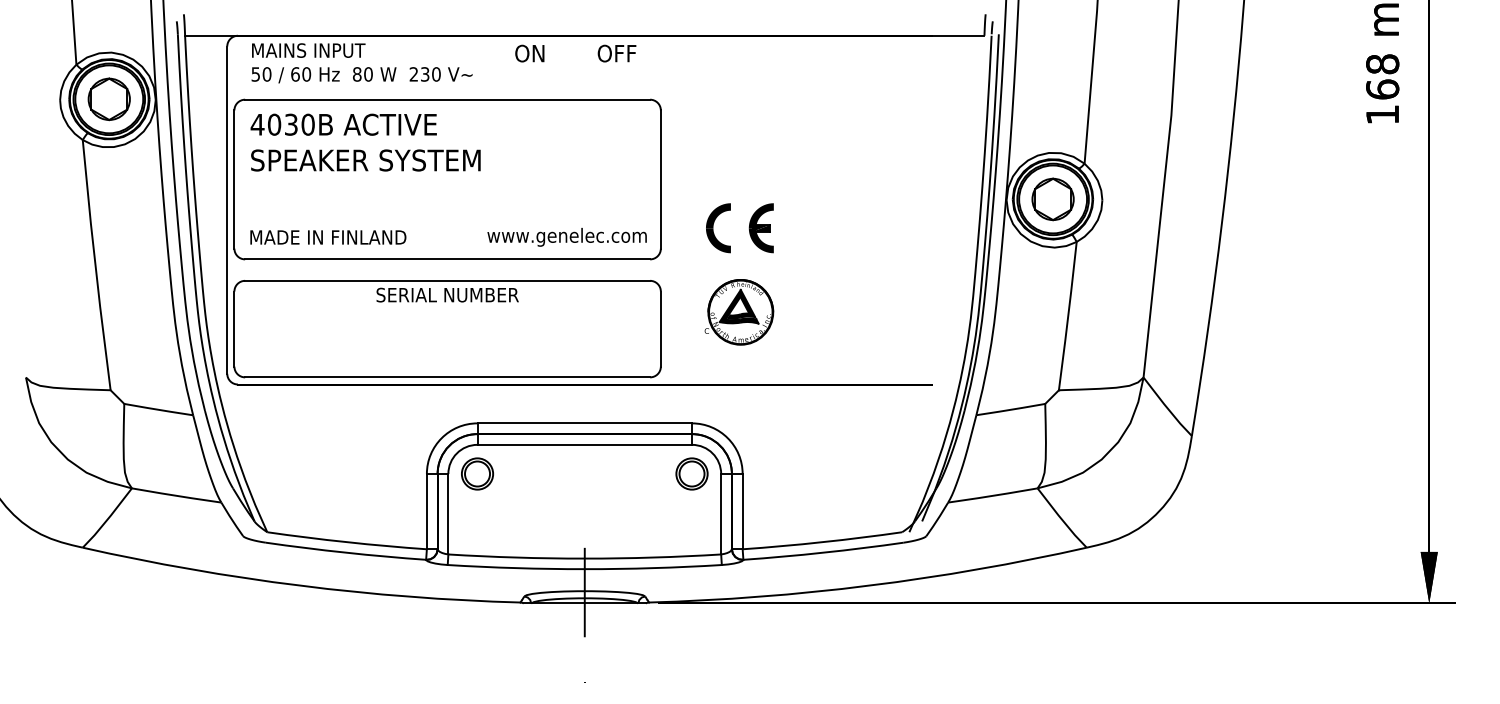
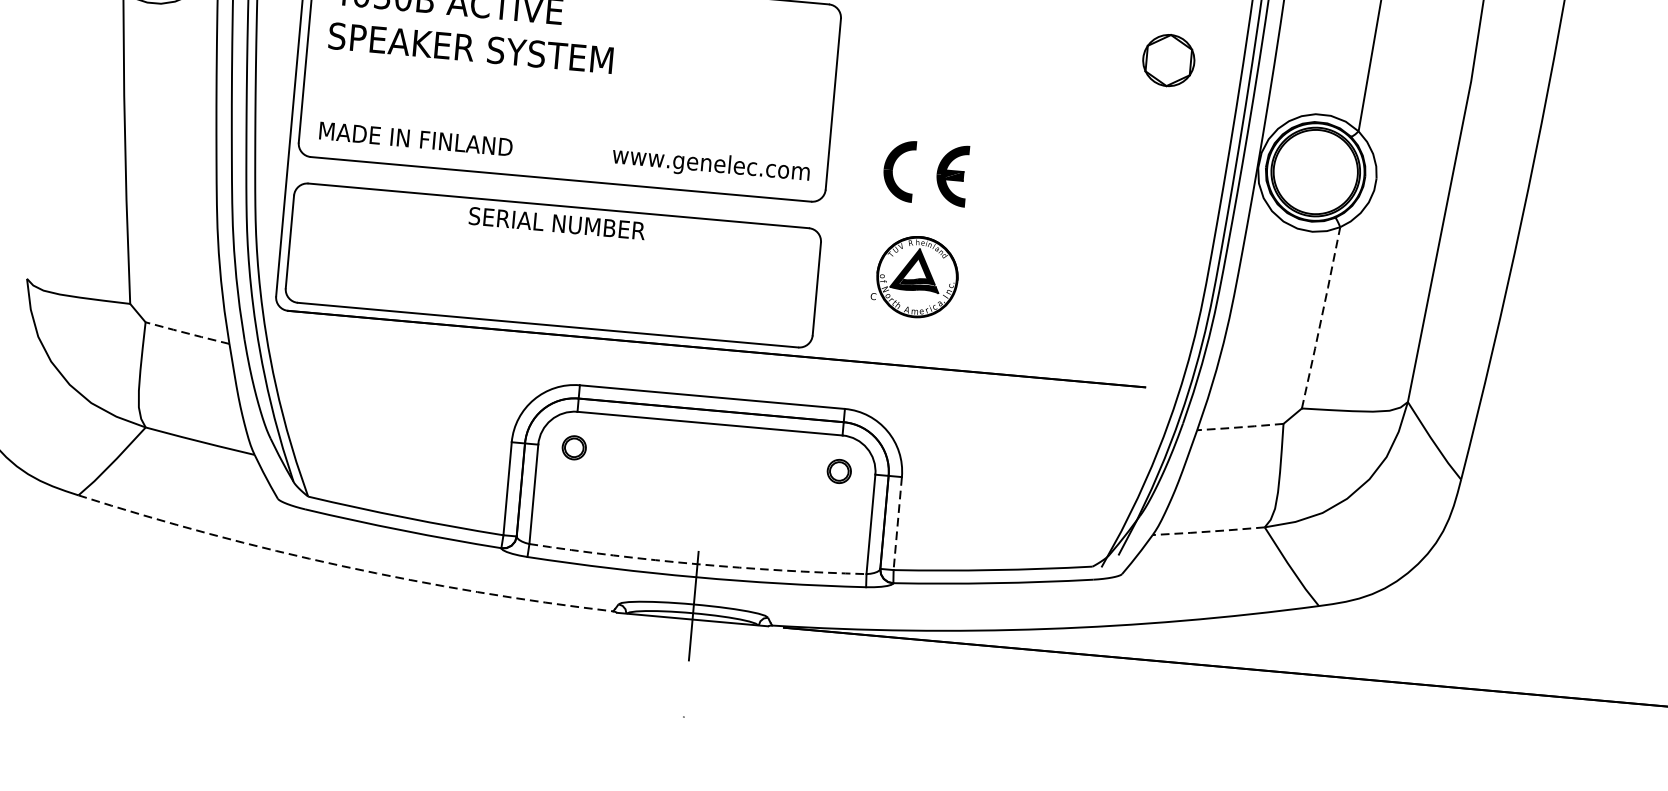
part: (1052, 199) -> (1168, 60), moved
line: (1068, 316) -> (1321, 318), solid -> dashed
line: (158, 409) -> (187, 332), solid -> dashed
line: (1010, 409) -> (1239, 426), solid -> dashed
part: (477, 473) -> (574, 447), size x0.6
part: (691, 473) -> (838, 470), size x0.6
line: (992, 495) -> (1208, 531), solid -> dashed
line: (742, 511) -> (897, 523), solid -> dashed
arc: (584, 558) -> (697, 564), solid -> dashed
arc: (300, 585) -> (343, 566), solid -> dashed

